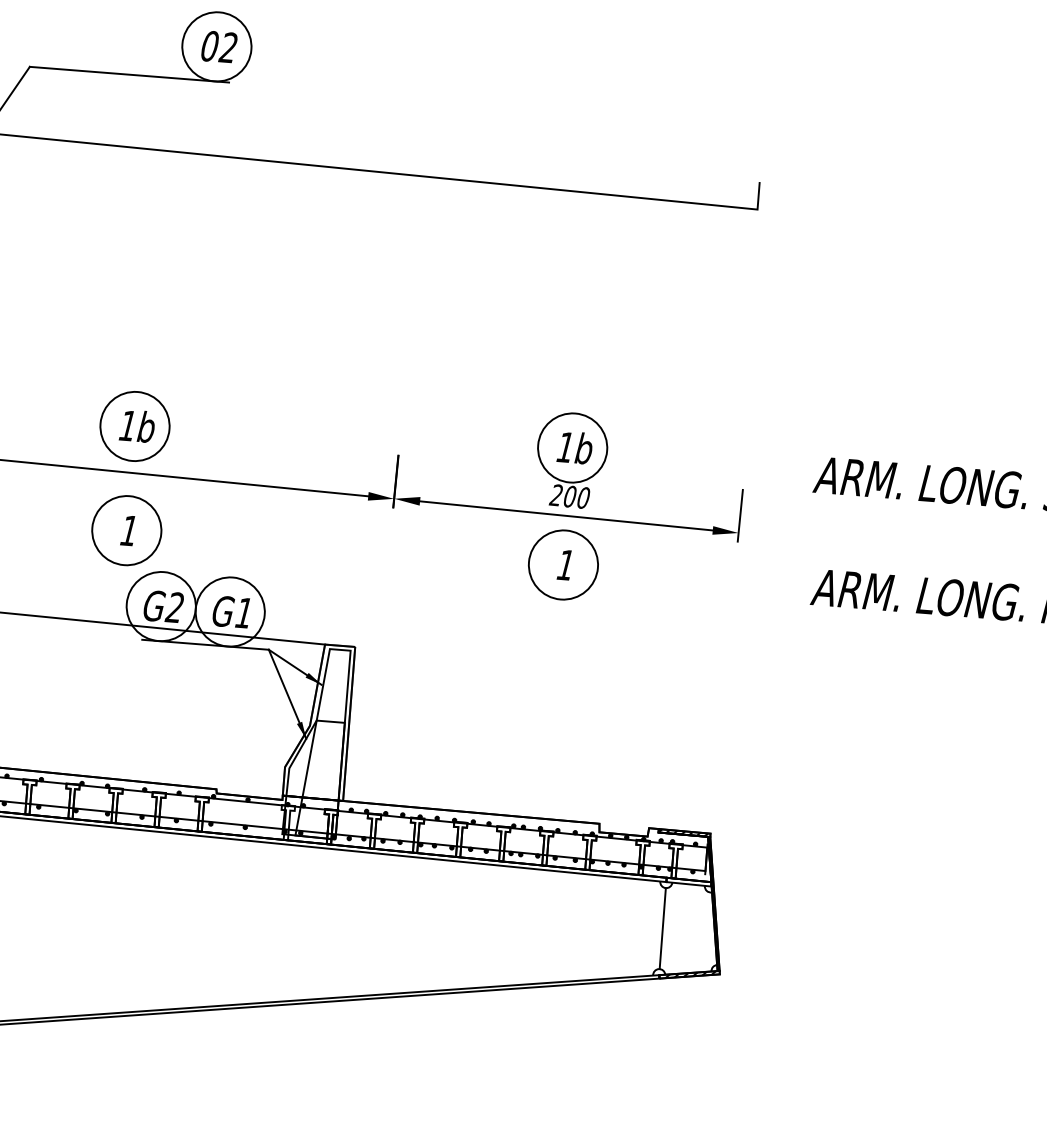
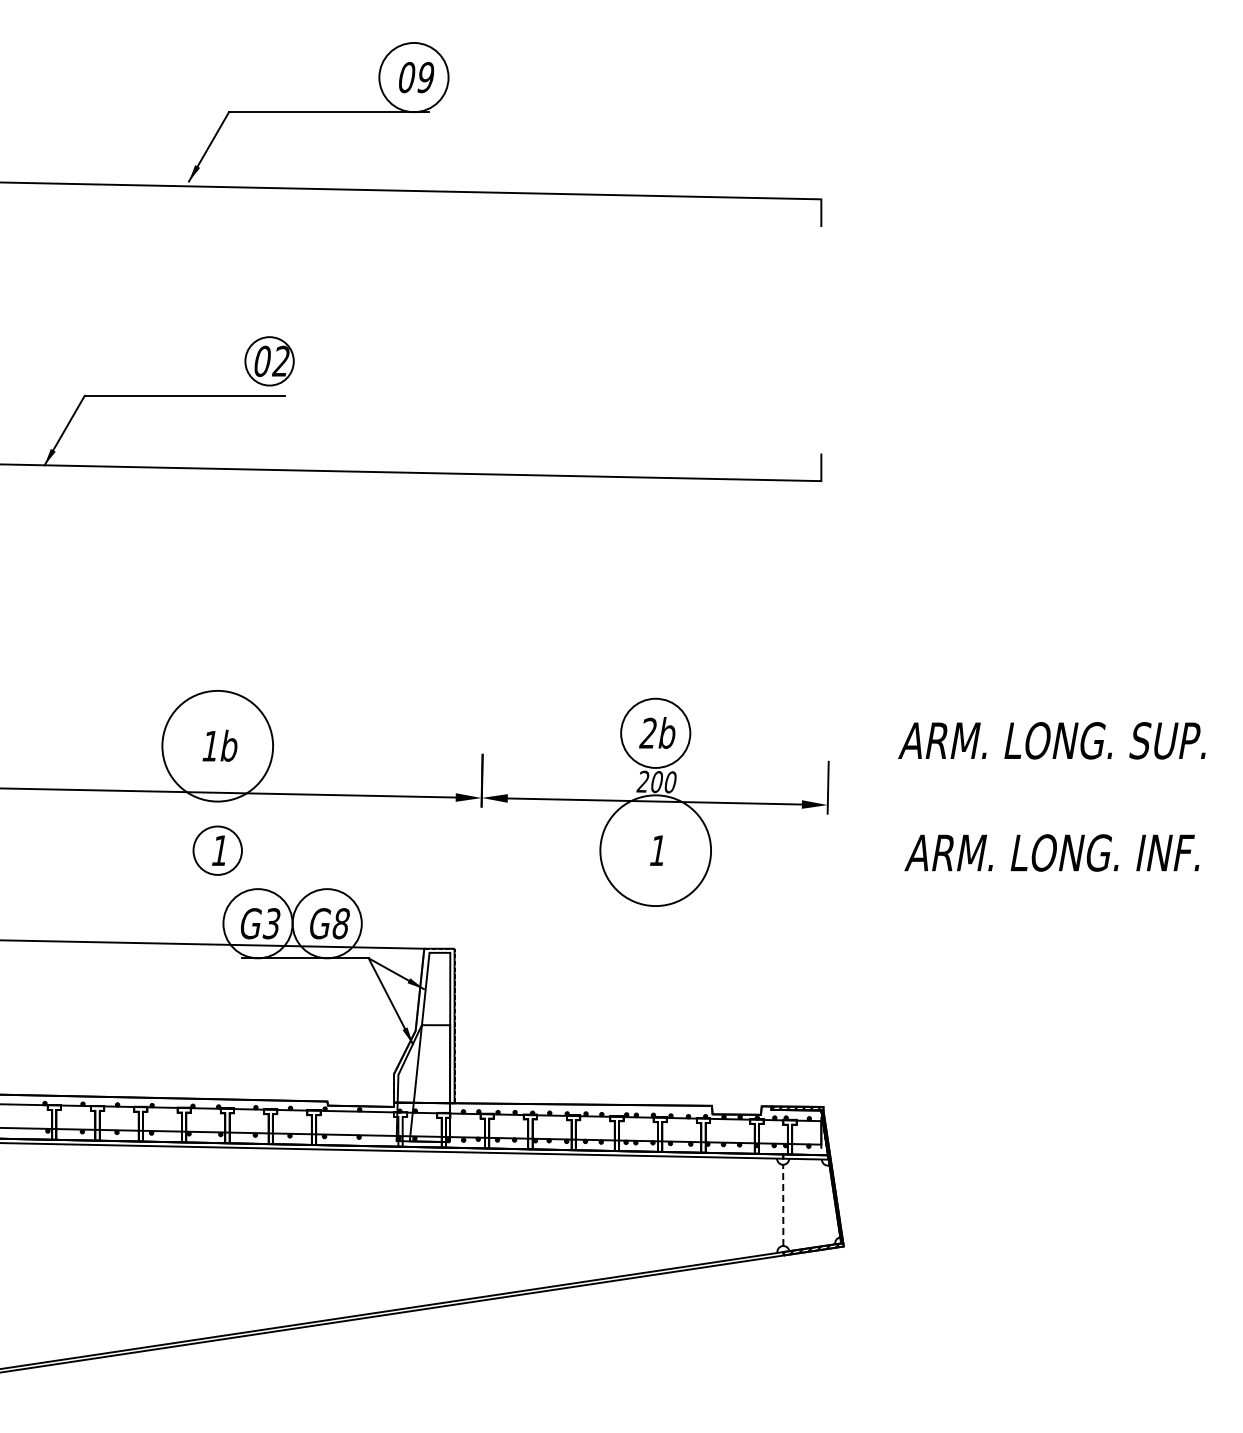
circle: (216, 46) -> (269, 360), size x0.7
circle: (134, 425) -> (217, 745), size x1.6
text: (564, 446) -> (647, 732), 1b -> 2b
circle: (126, 530) -> (217, 850), size x0.7
circle: (563, 564) -> (655, 850), size x1.6
text: (174, 607) -> (271, 923), G2 -> G3
text: (243, 612) -> (340, 923), G1 -> G8
line: (662, 928) -> (783, 1205), solid -> dashed

